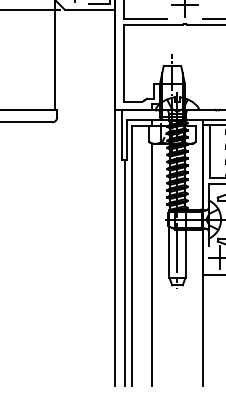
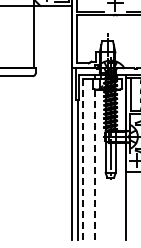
line: (132, 255) -> (82, 159), solid -> dashed
line: (153, 263) -> (95, 164), solid -> dashed

